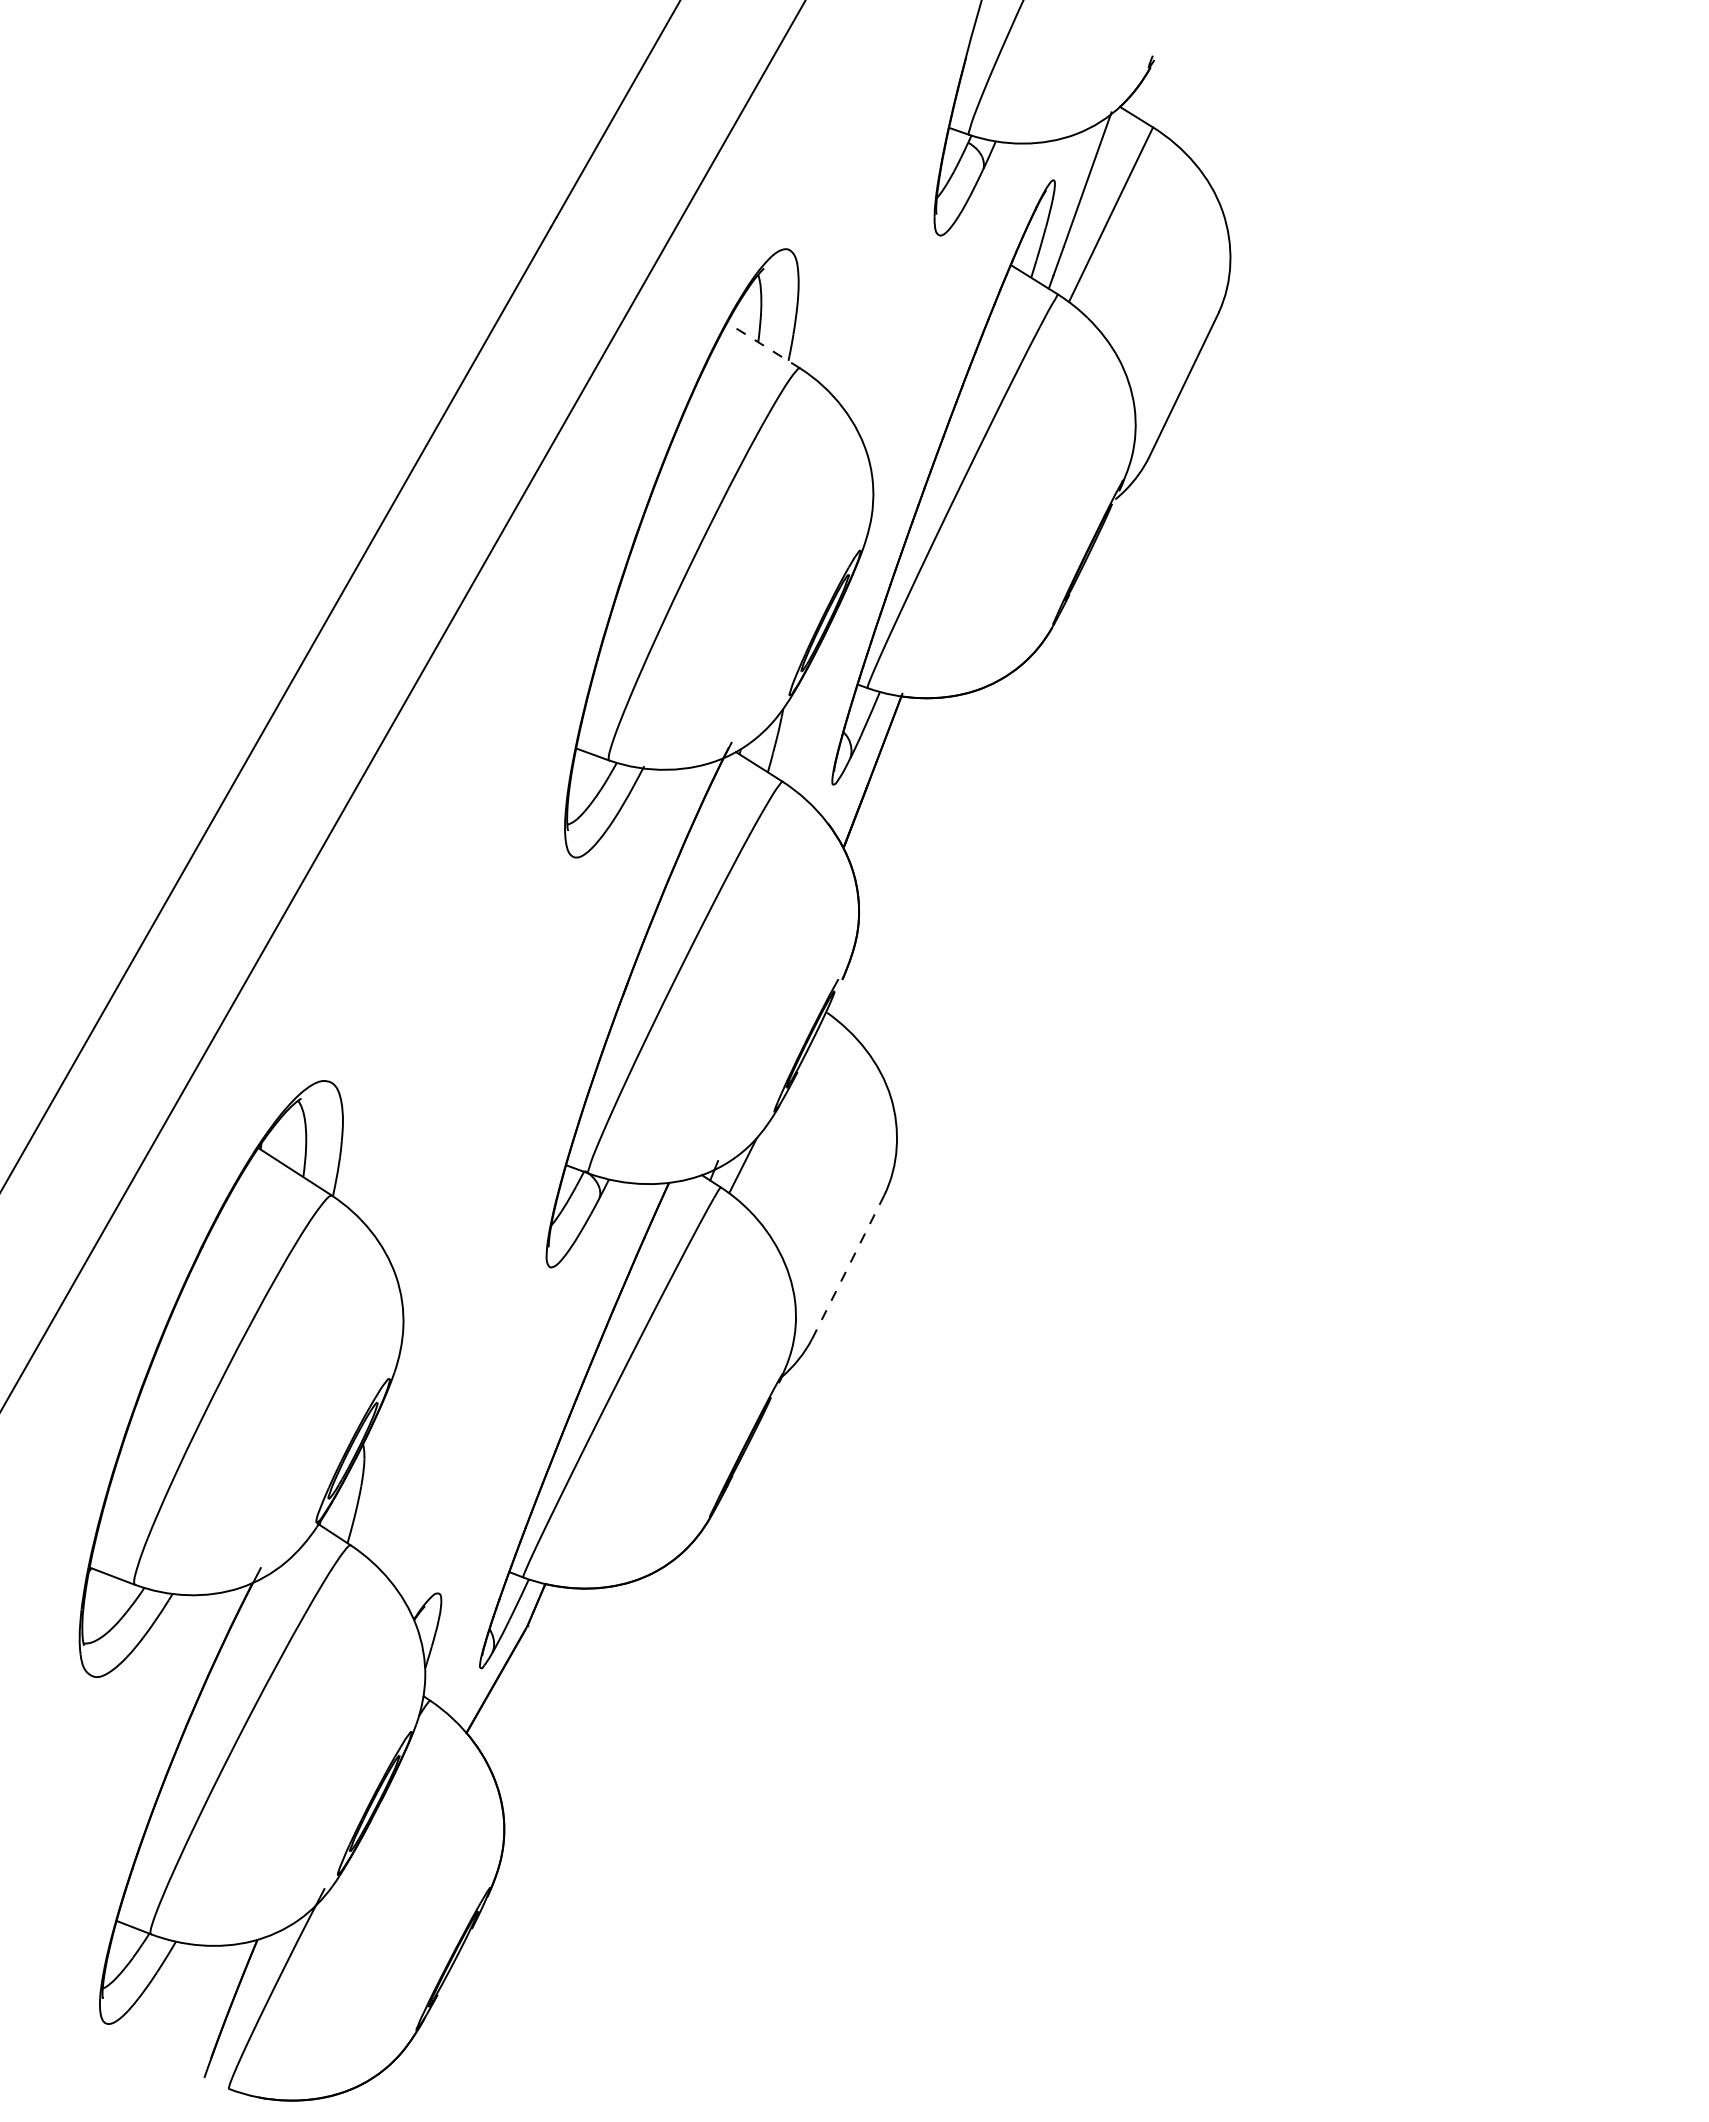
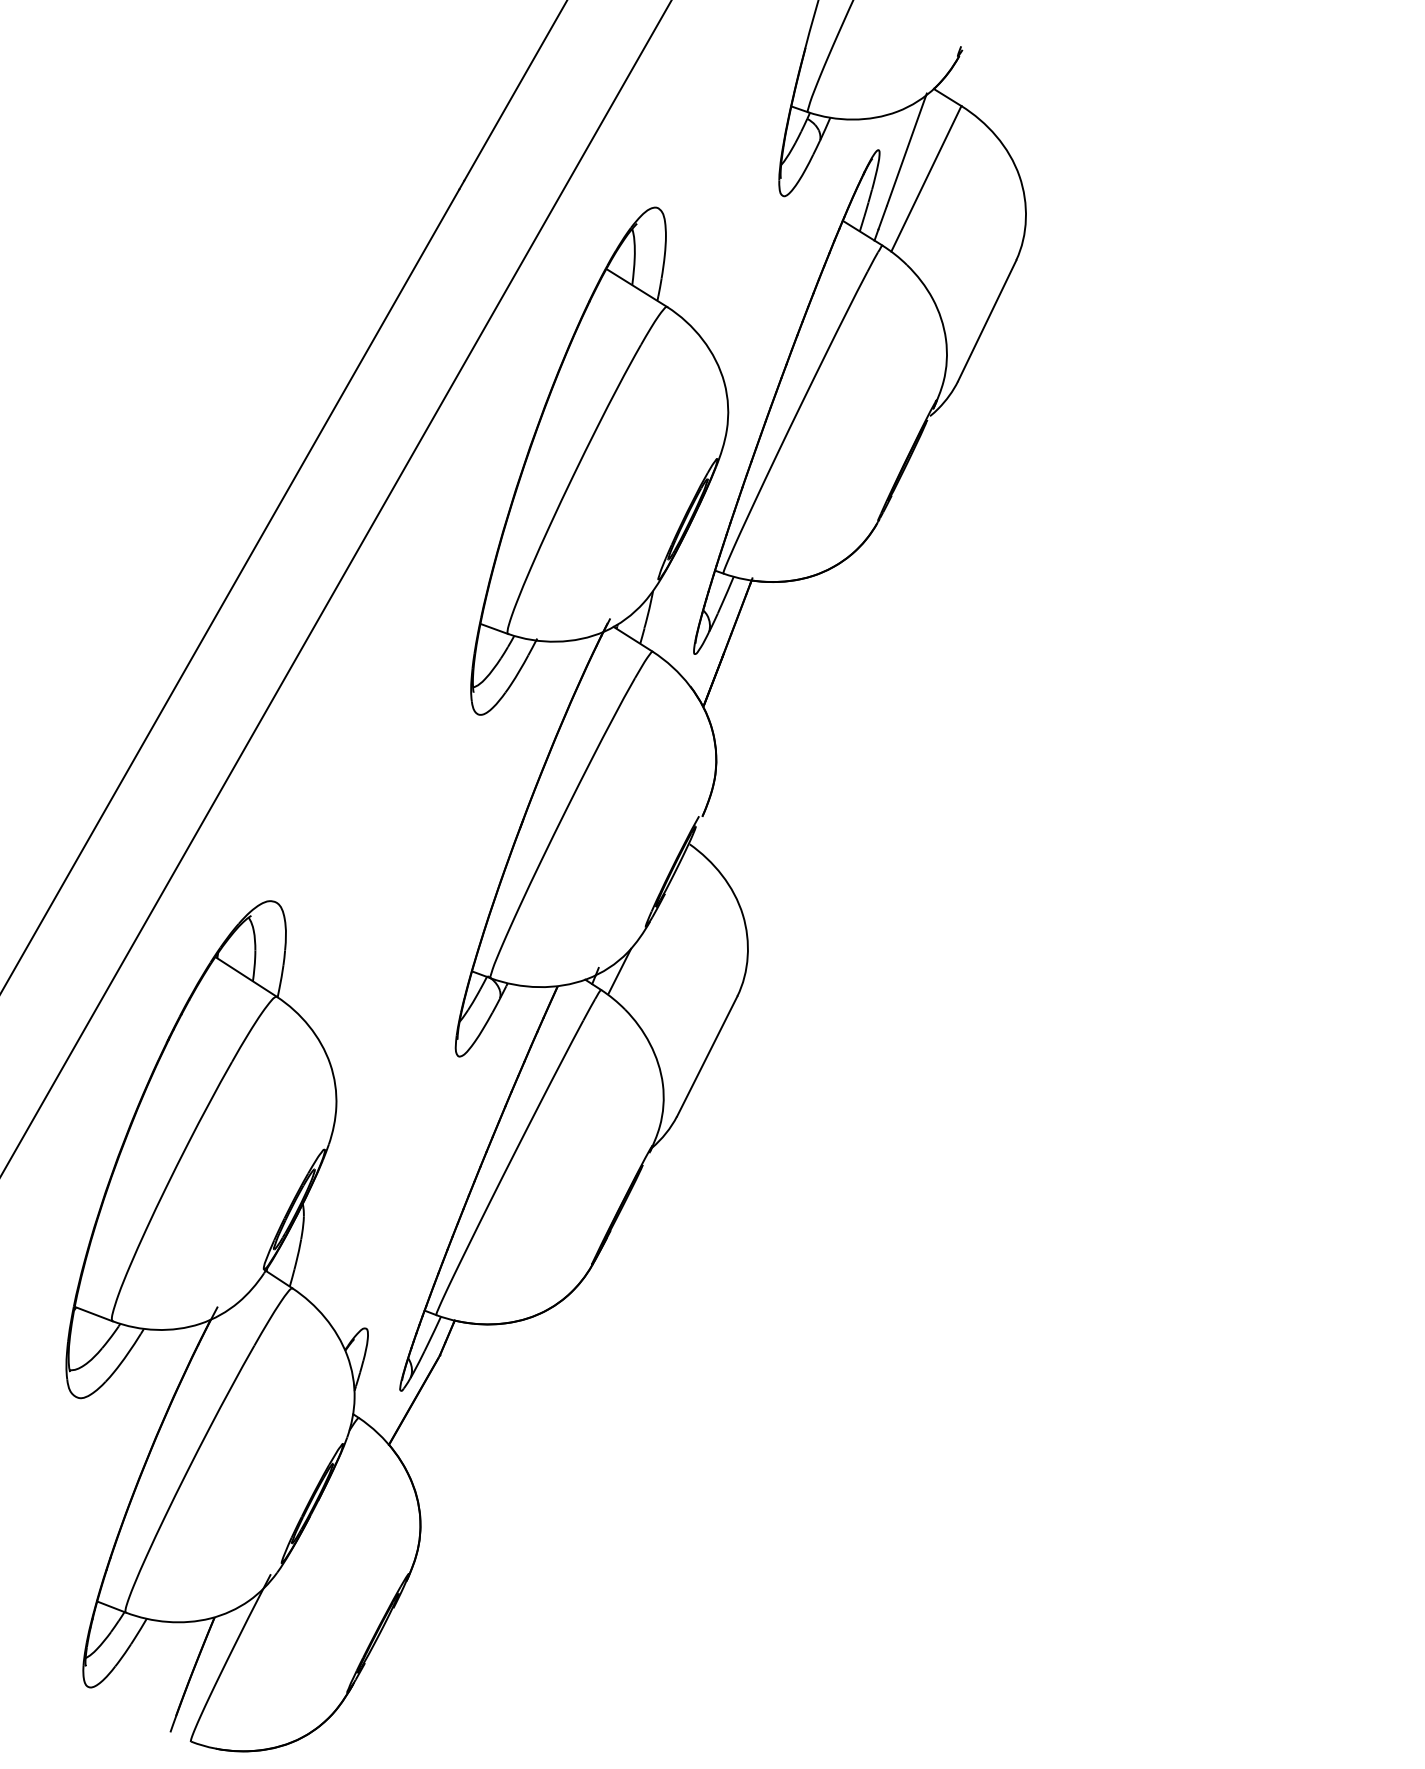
line: (763, 345) -> (636, 287), dashed -> solid
line: (848, 1266) -> (707, 1055), dashed -> solid

